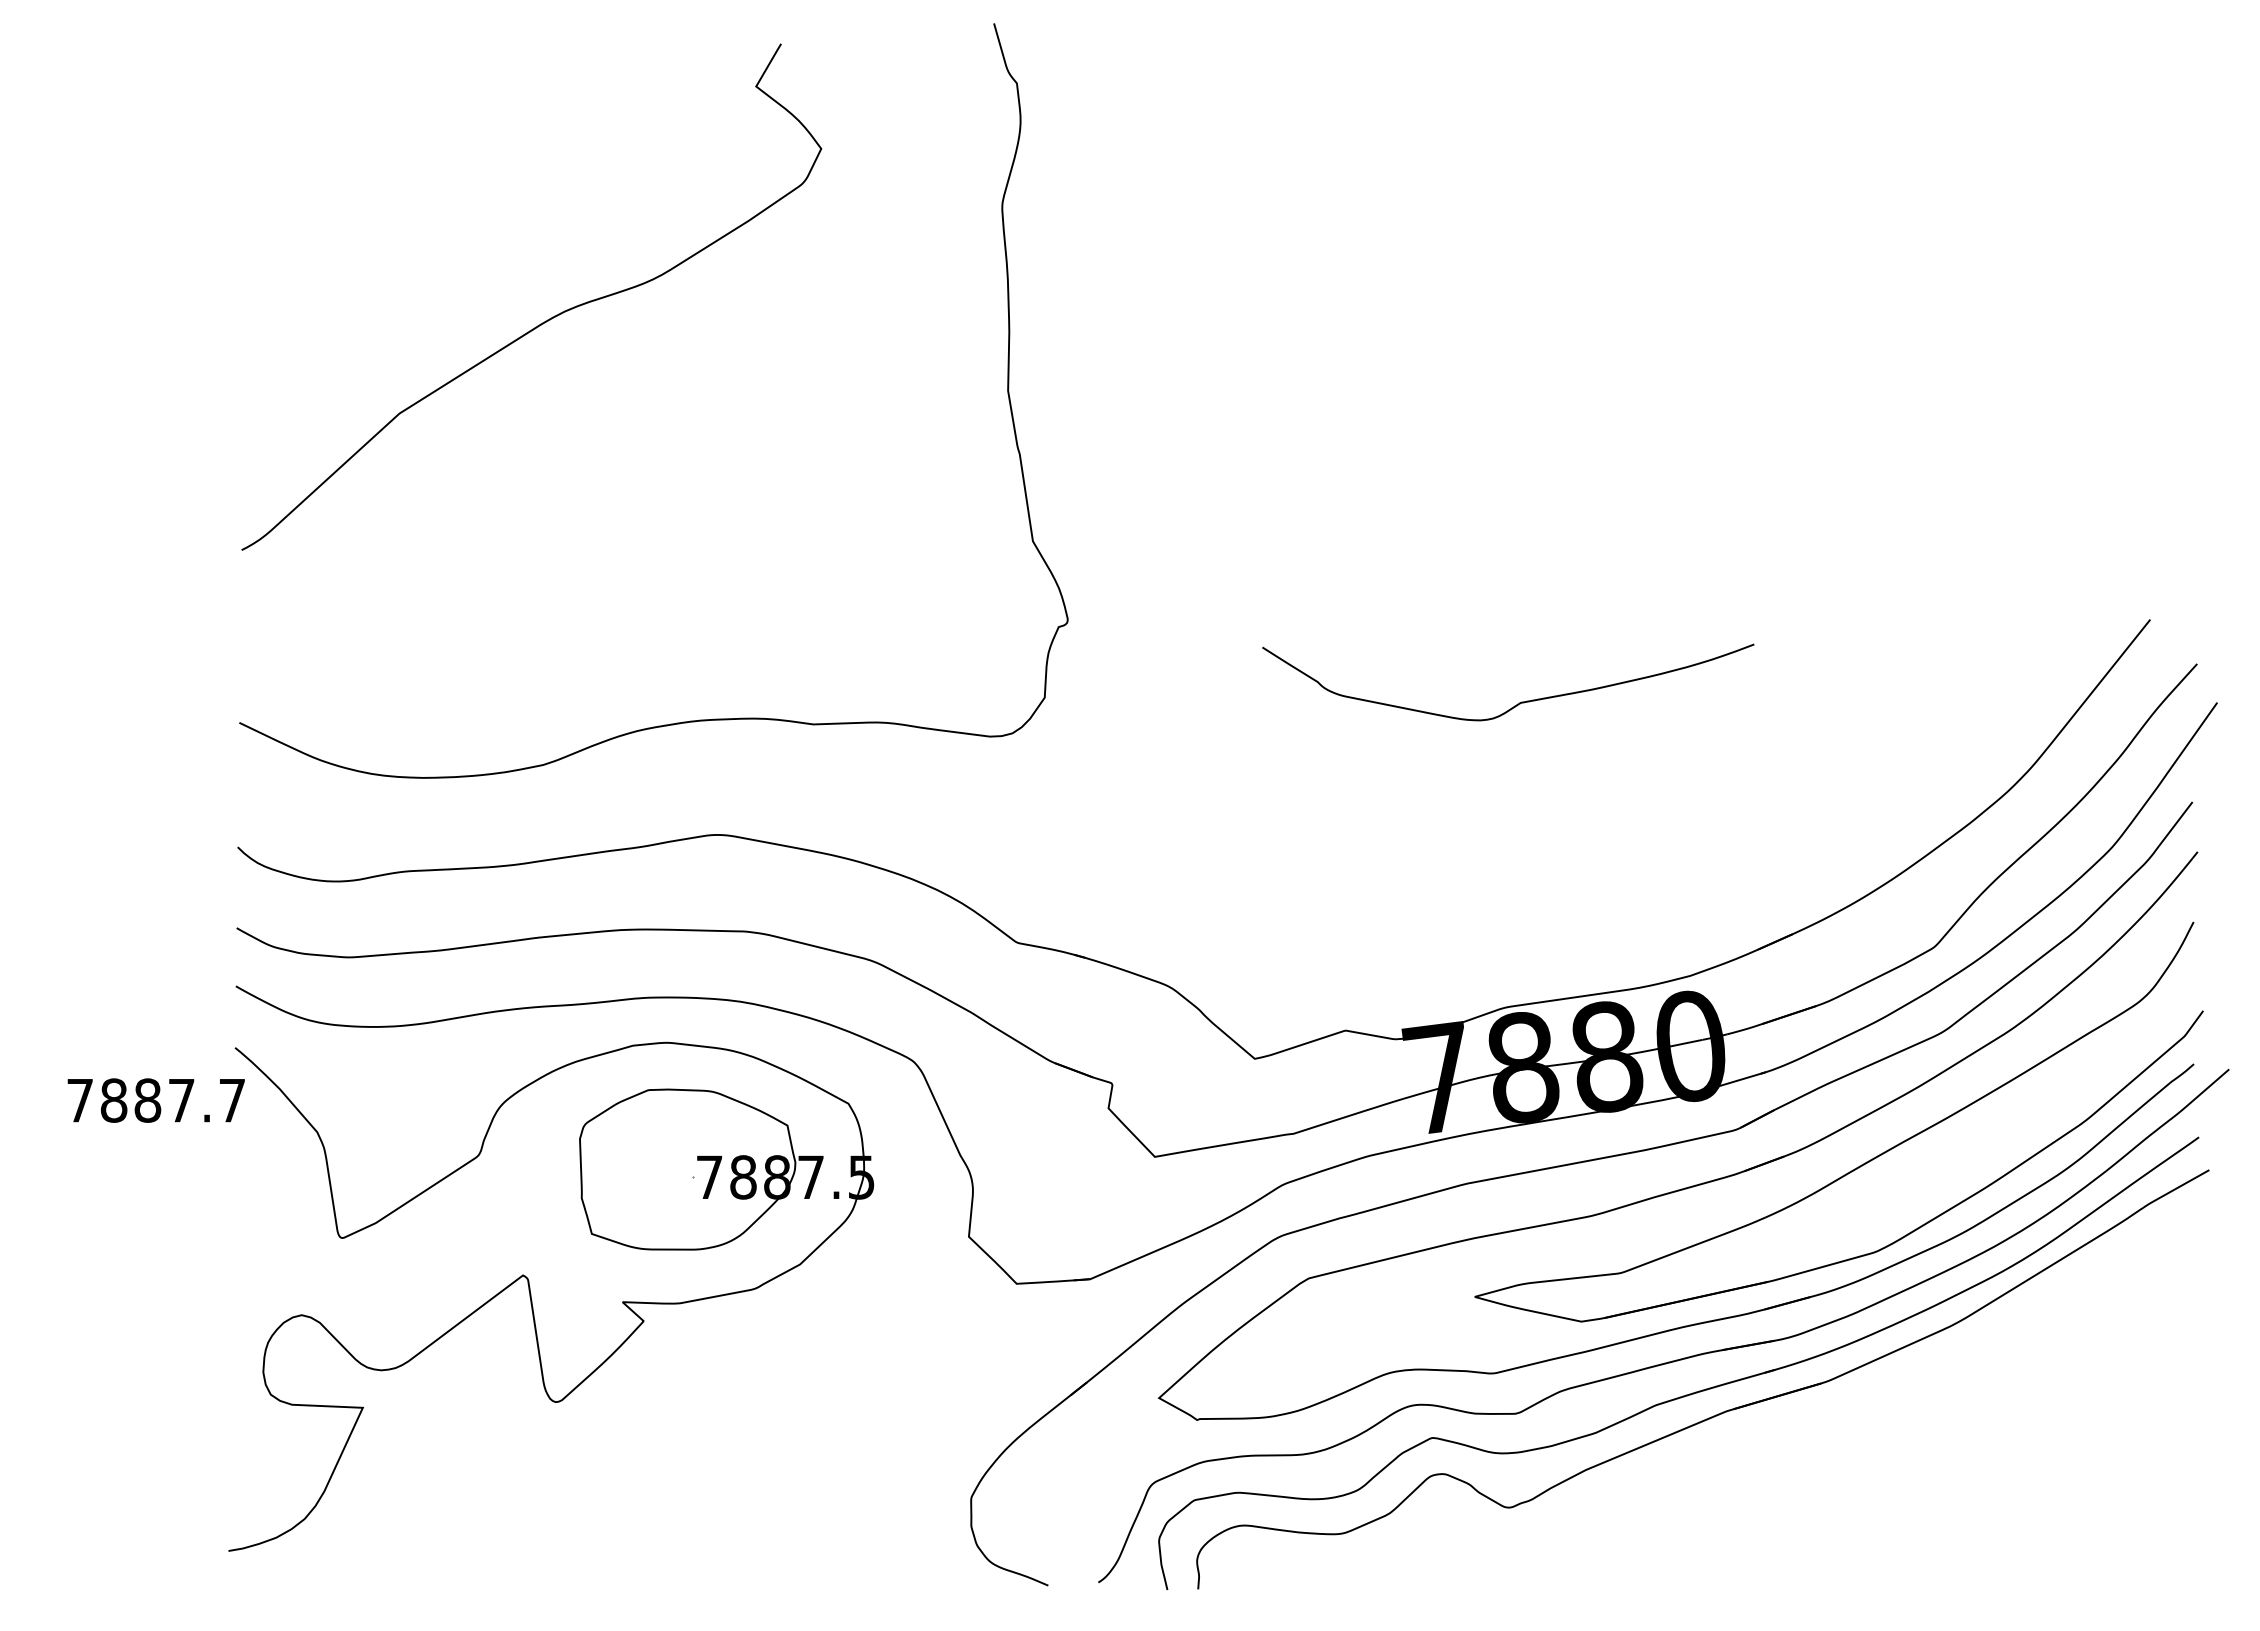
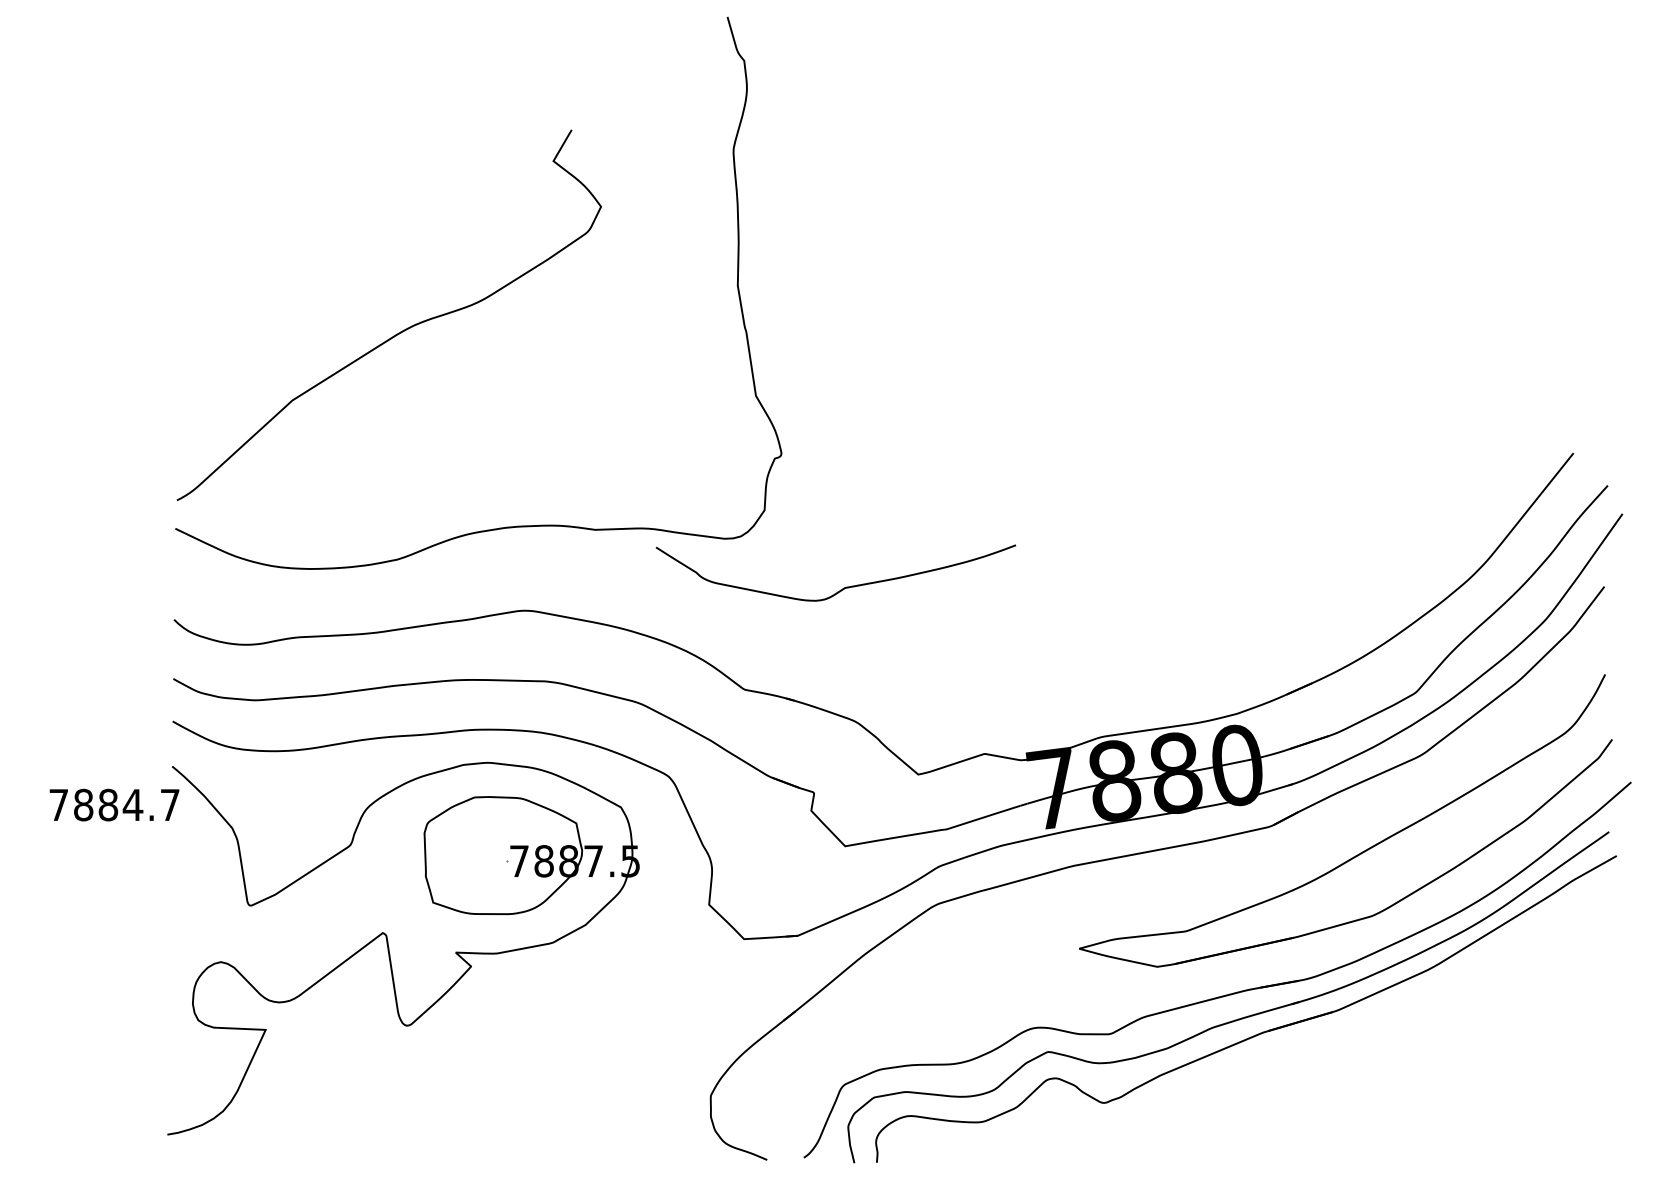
curve: (545, 320) -> (399, 332), moved
curve: (1519, 702) -> (844, 587), moved
text: (181, 1100) -> (132, 805), 7887.7 -> 7884.7
part: (1688, 1186) -> (1235, 867), removed

